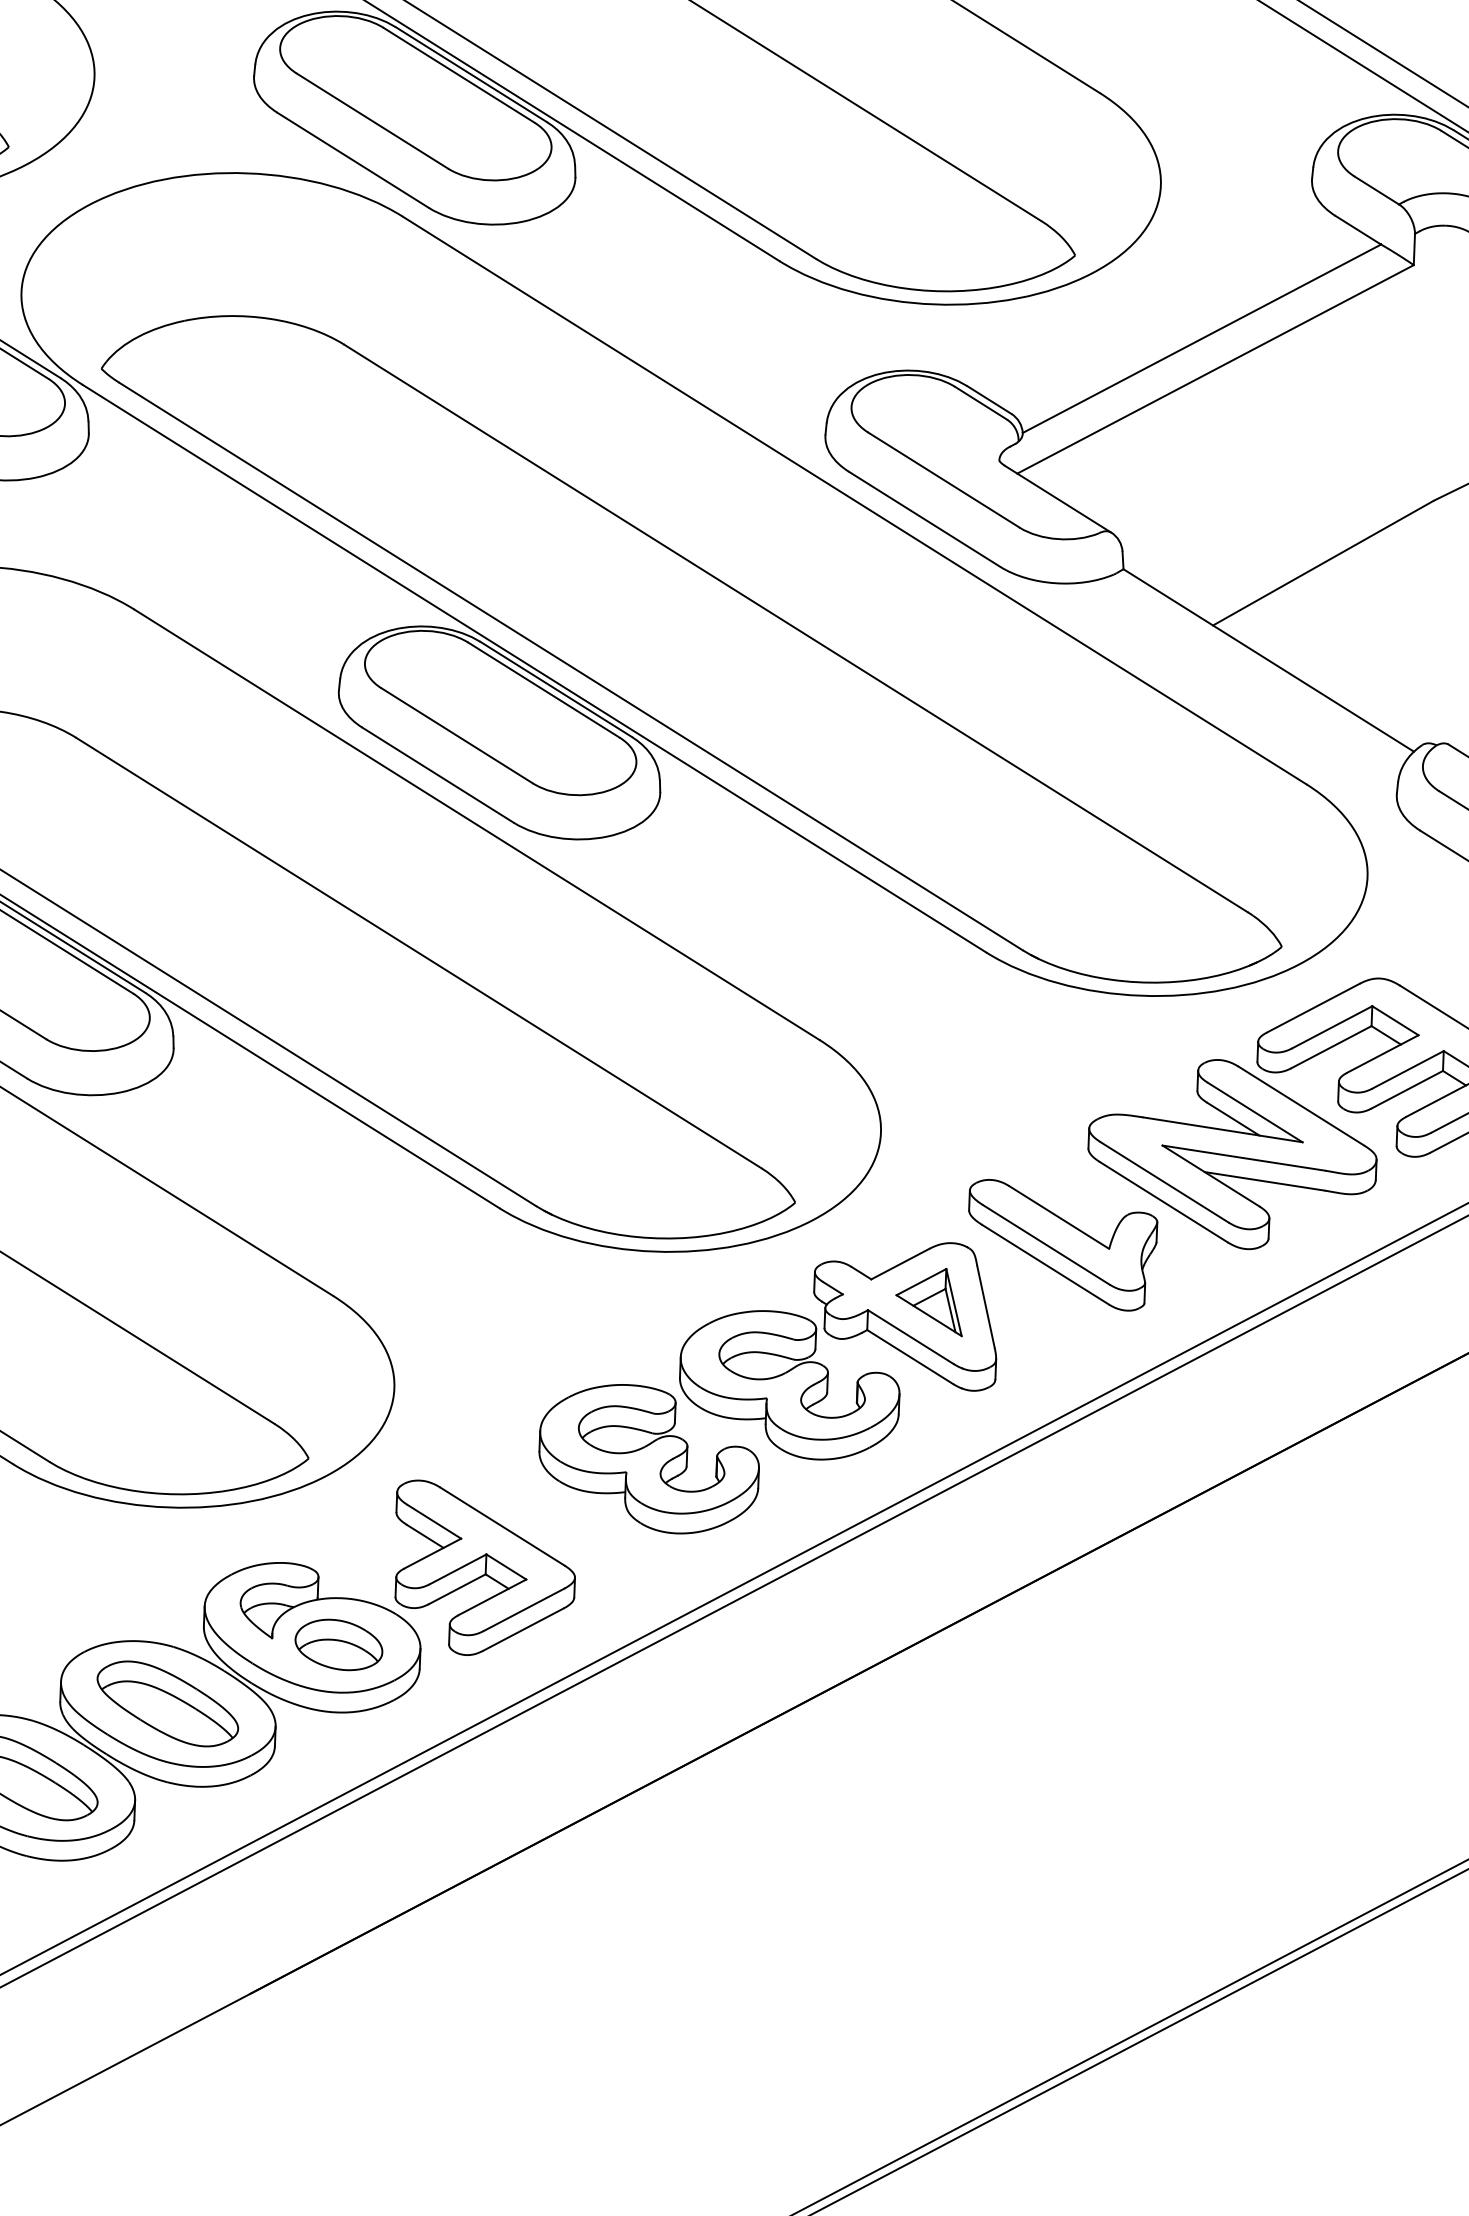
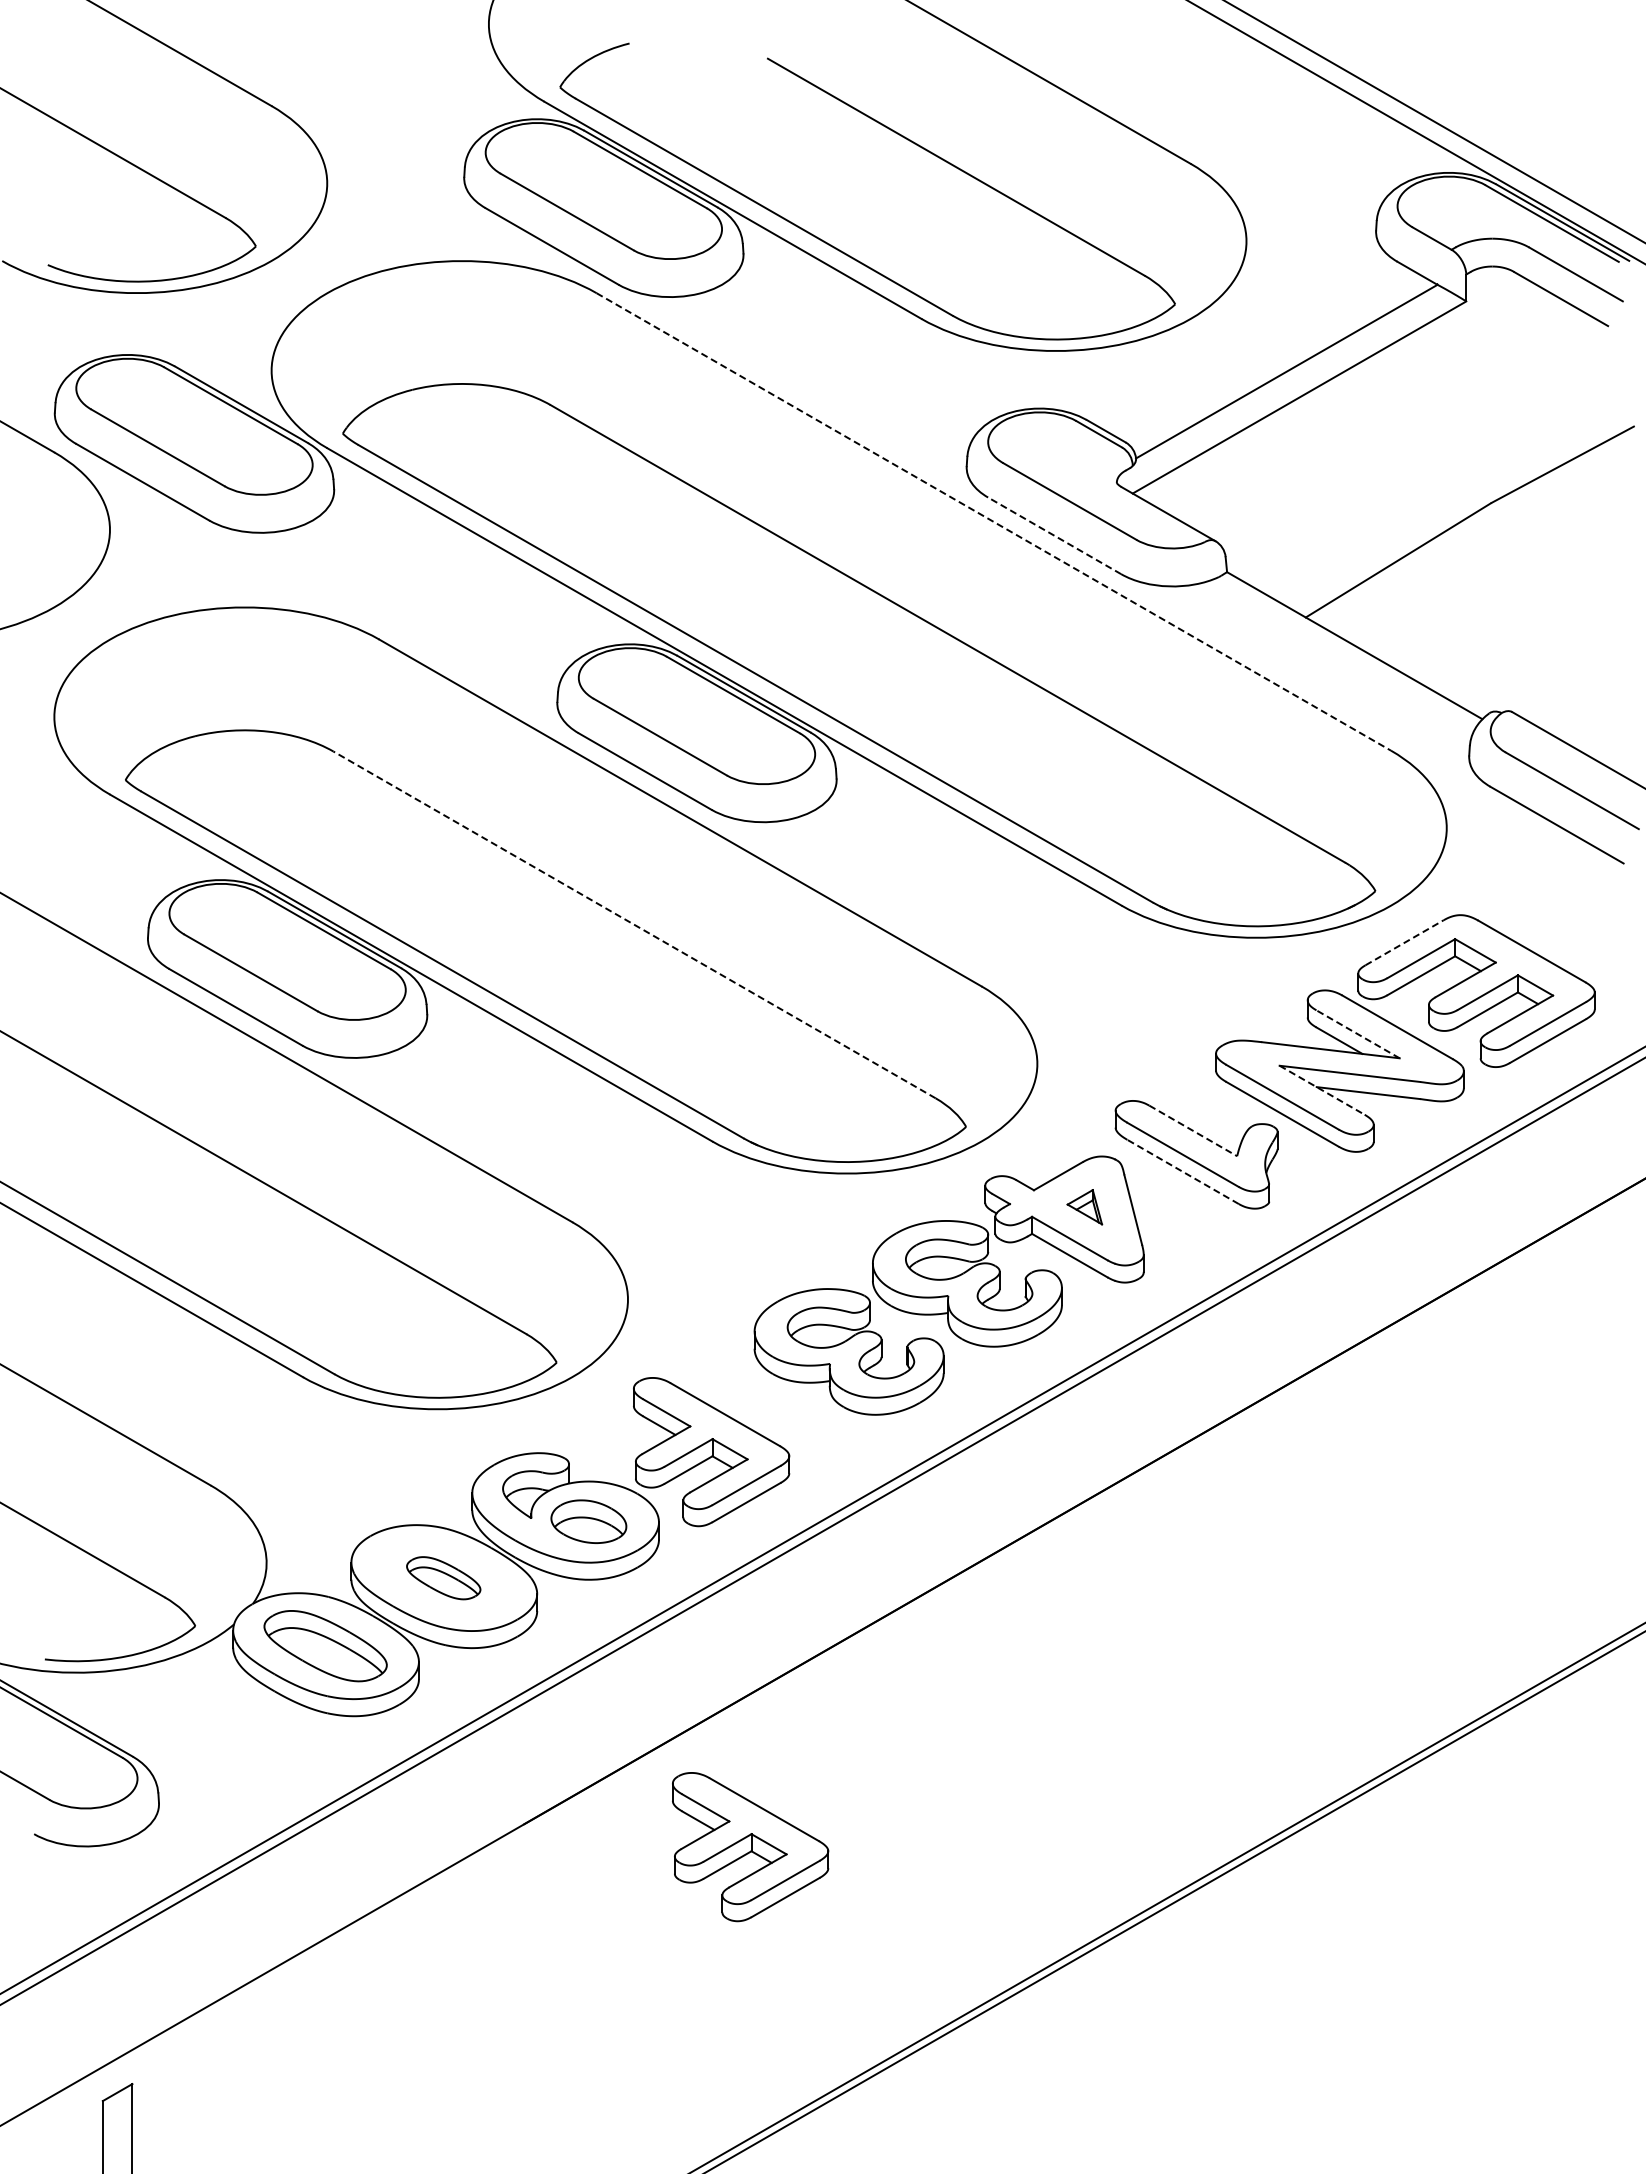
line: (855, 501) -> (994, 522), solid -> dashed
line: (924, 518) -> (1054, 535), solid -> dashed
line: (418, 952) -> (634, 924), solid -> dashed
line: (1314, 1007) -> (1405, 942), solid -> dashed
line: (1254, 1112) -> (1357, 1034), solid -> dashed
line: (1211, 1176) -> (1322, 1090), solid -> dashed
line: (1059, 1217) -> (1193, 1130), solid -> dashed
line: (1044, 1264) -> (1182, 1171), solid -> dashed
part: (929, 1300) -> (1084, 1206), size x0.6
part: (167, 1704) -> (443, 1578), size x0.6
part: (512, 2030) -> (750, 1847), added

